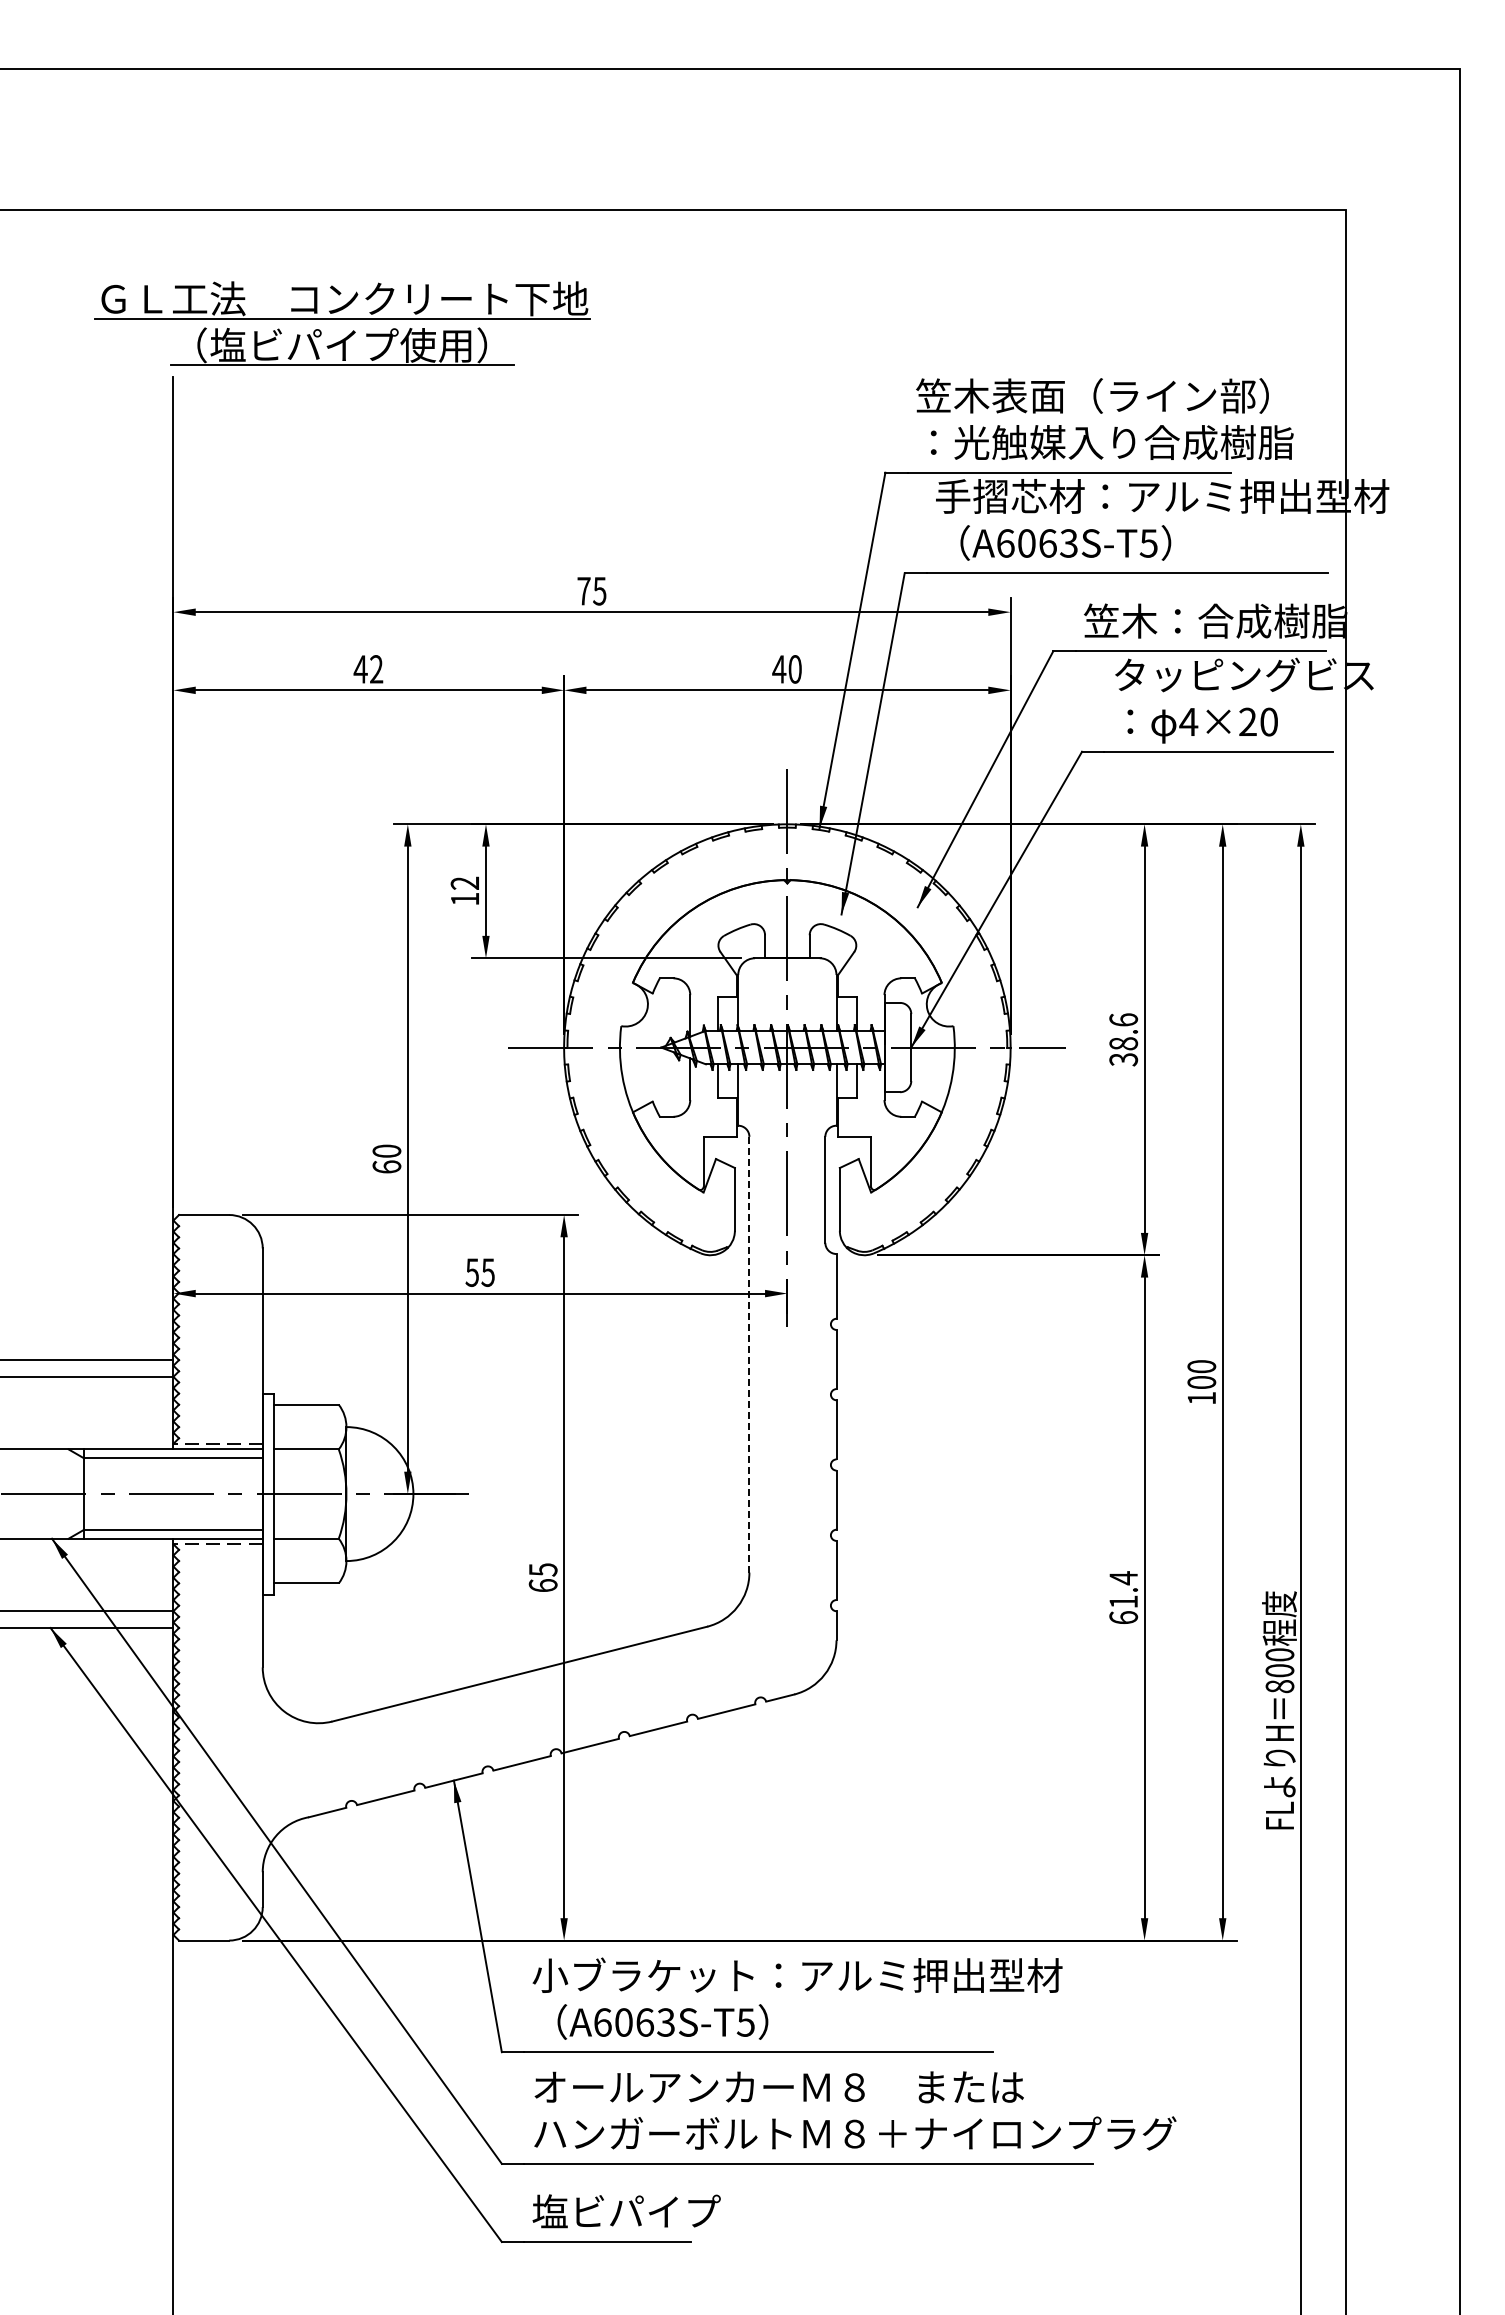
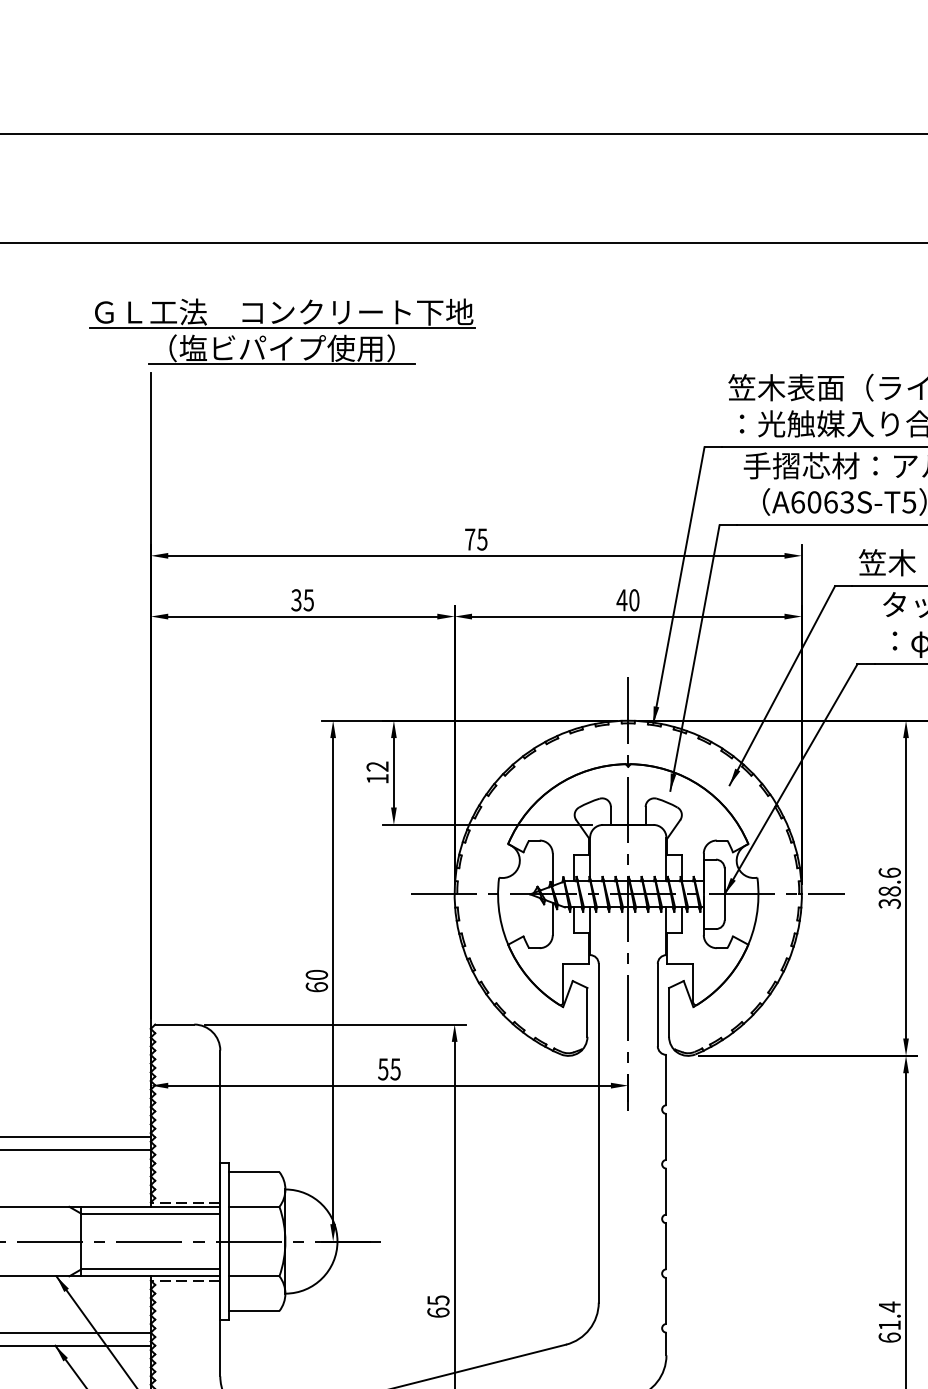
text: (368, 669) -> (302, 600), 42 -> 35
line: (749, 1354) -> (598, 1133), dashed -> solid

